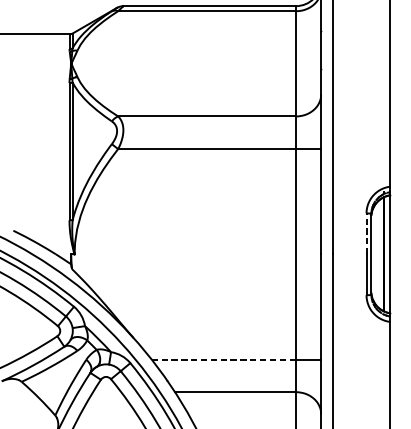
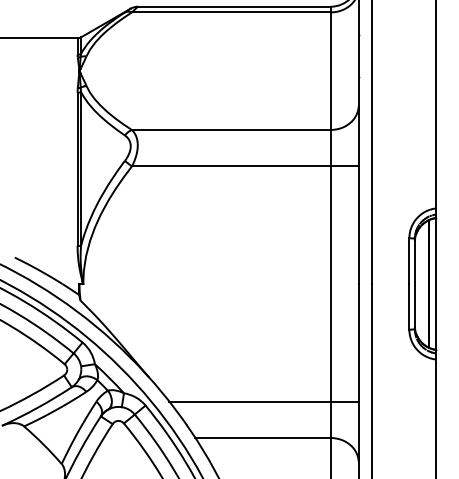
line: (366, 234) -> (409, 261), dashed -> solid
line: (223, 359) -> (249, 401), dashed -> solid

